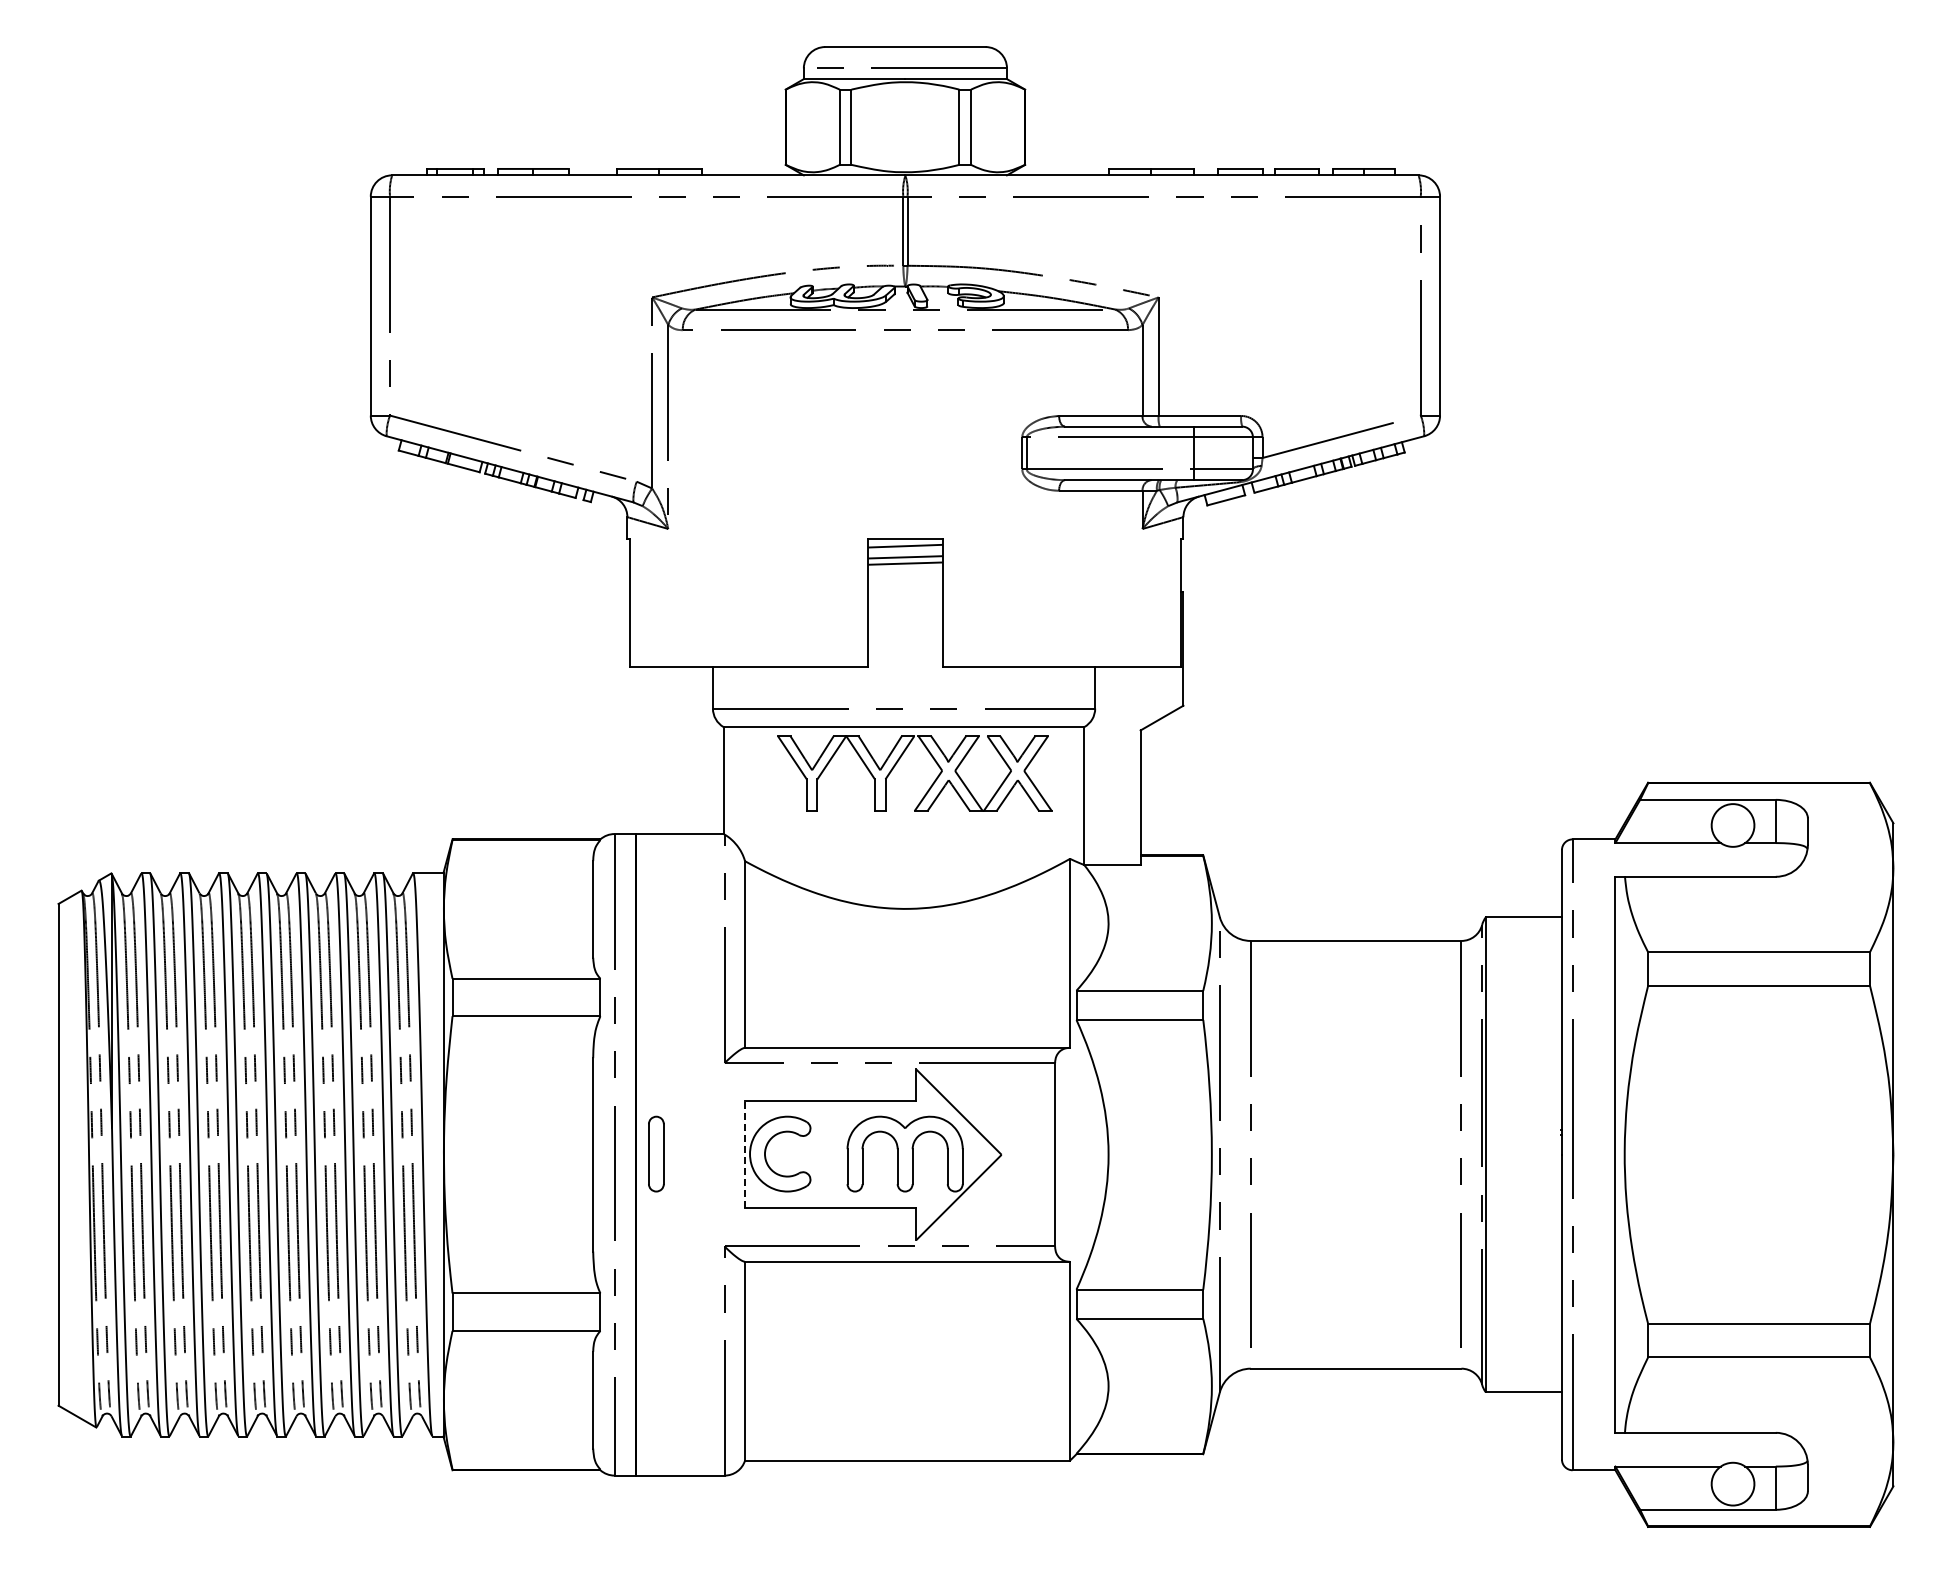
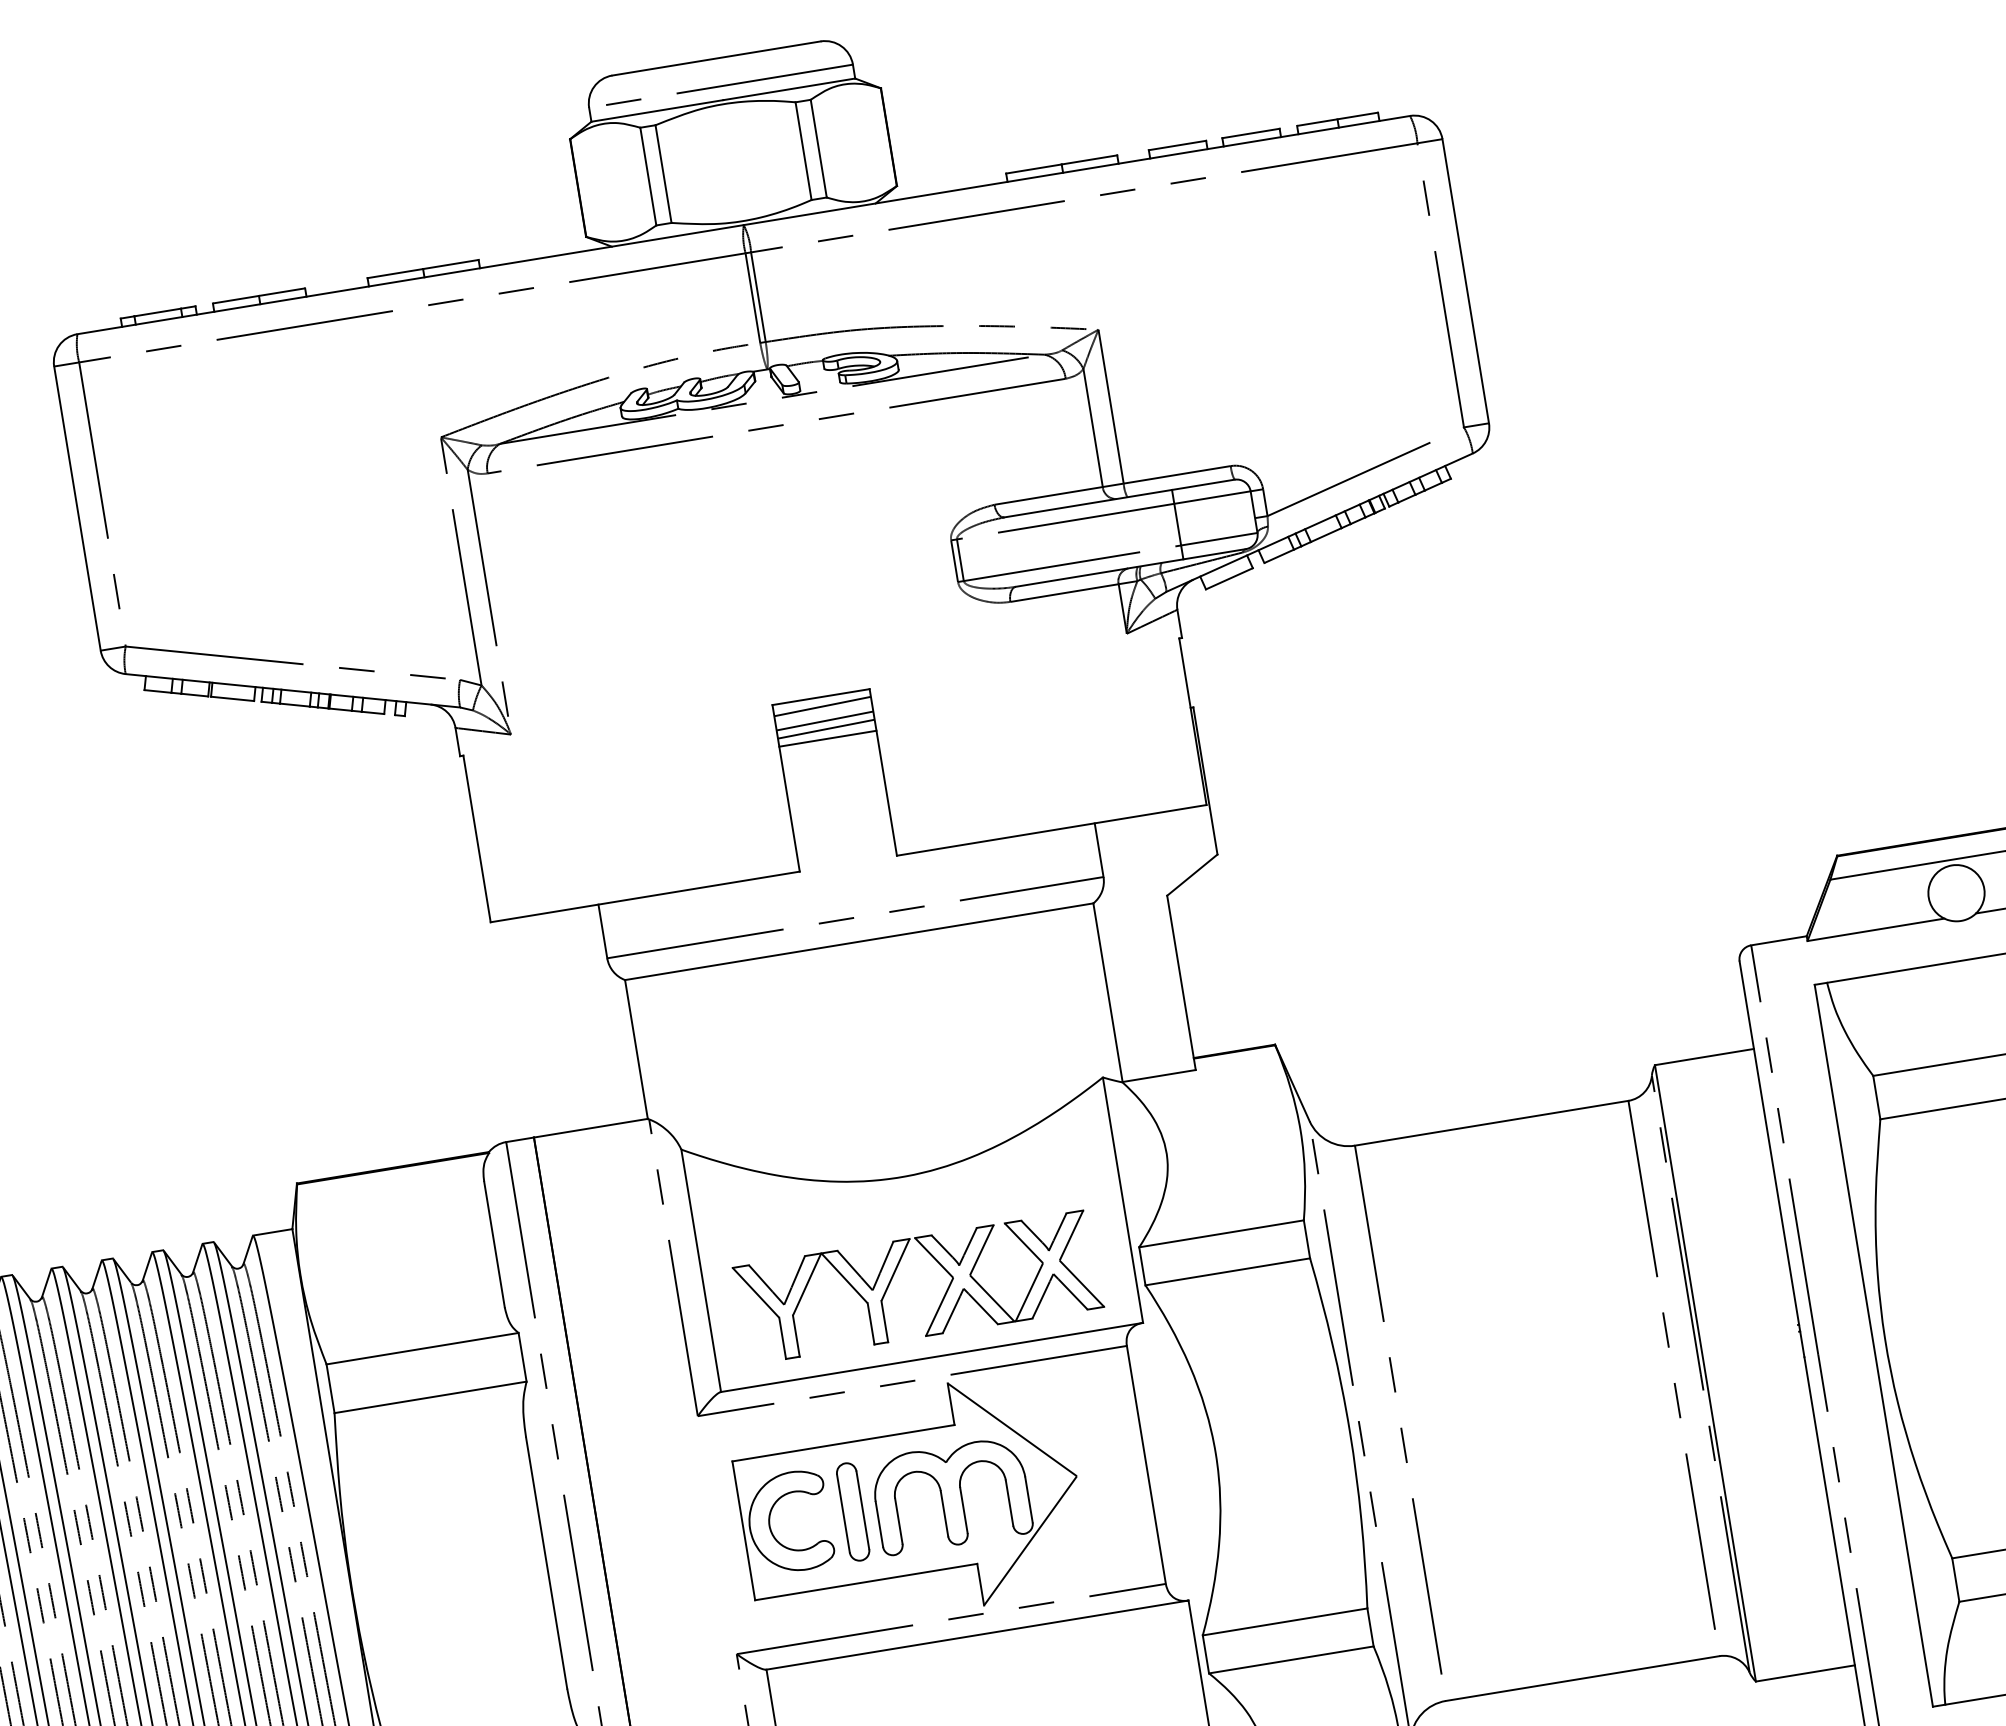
line: (905, 571) -> (828, 739), added
part: (897, 763) -> (893, 1277), moved
part: (656, 1153) -> (853, 1511), moved
line: (745, 1154) -> (744, 1530), dashed -> solid

